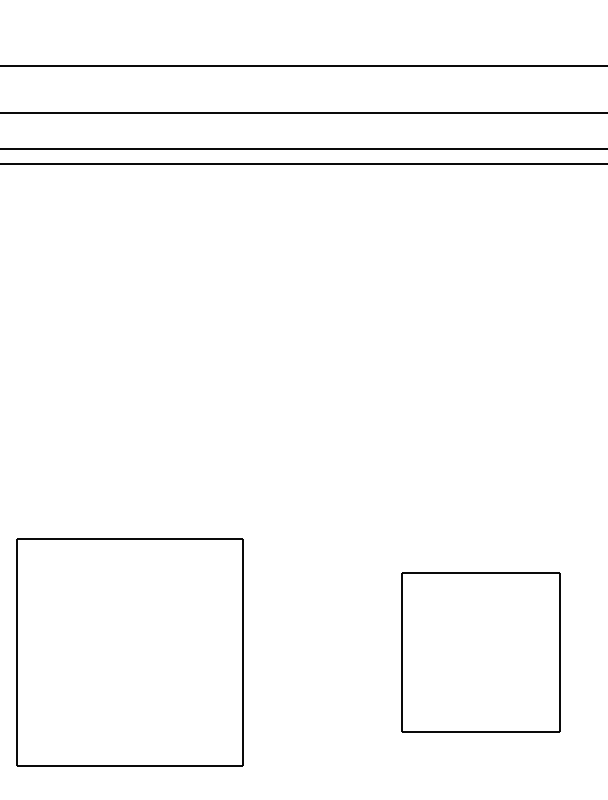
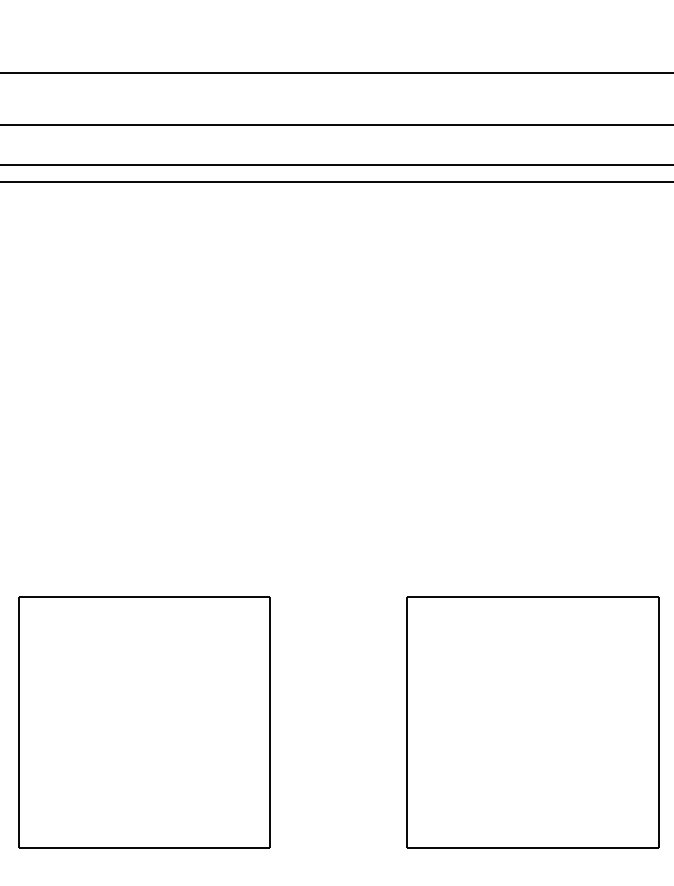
part: (480, 652) -> (532, 722), size x1.43

